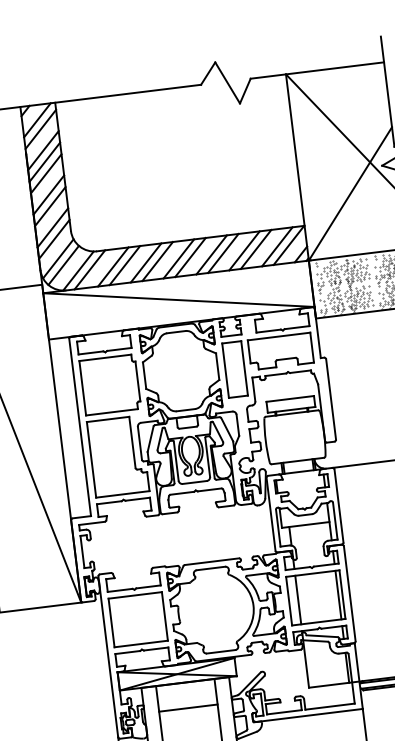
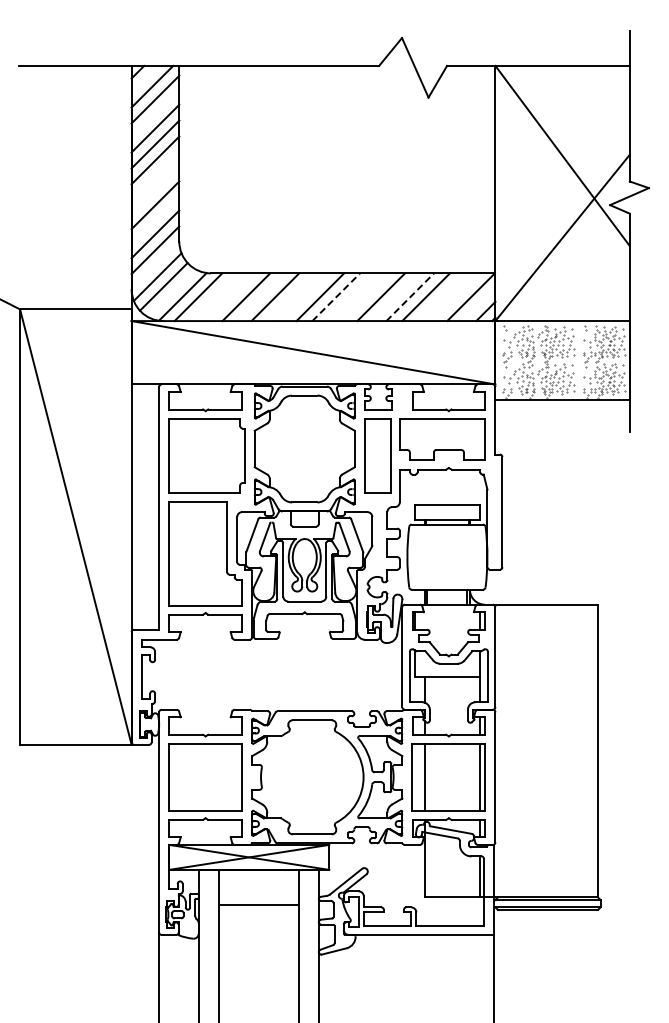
line: (48, 195) -> (155, 189), removed
line: (276, 247) -> (454, 297), removed
line: (244, 251) -> (410, 297), solid -> dashed
line: (211, 255) -> (365, 297), removed
line: (190, 257) -> (336, 297), solid -> dashed
line: (157, 261) -> (291, 297), removed
line: (113, 267) -> (230, 297), removed

